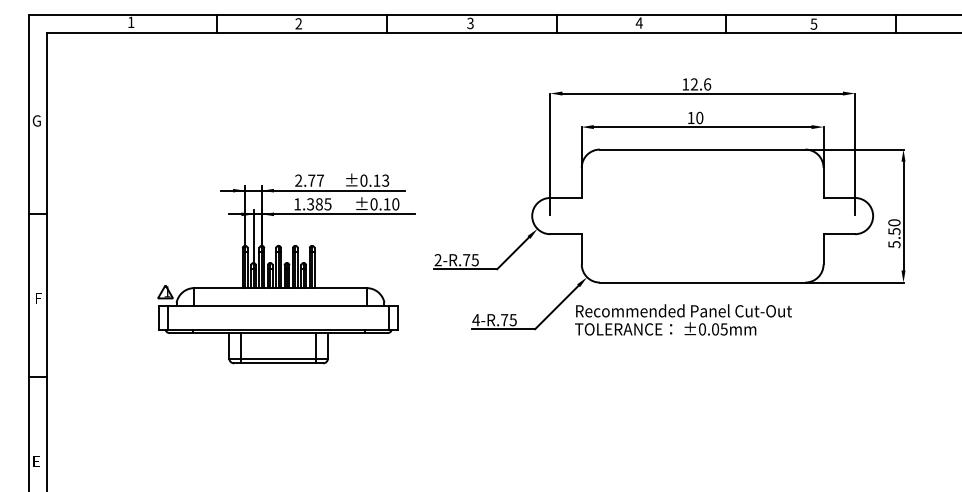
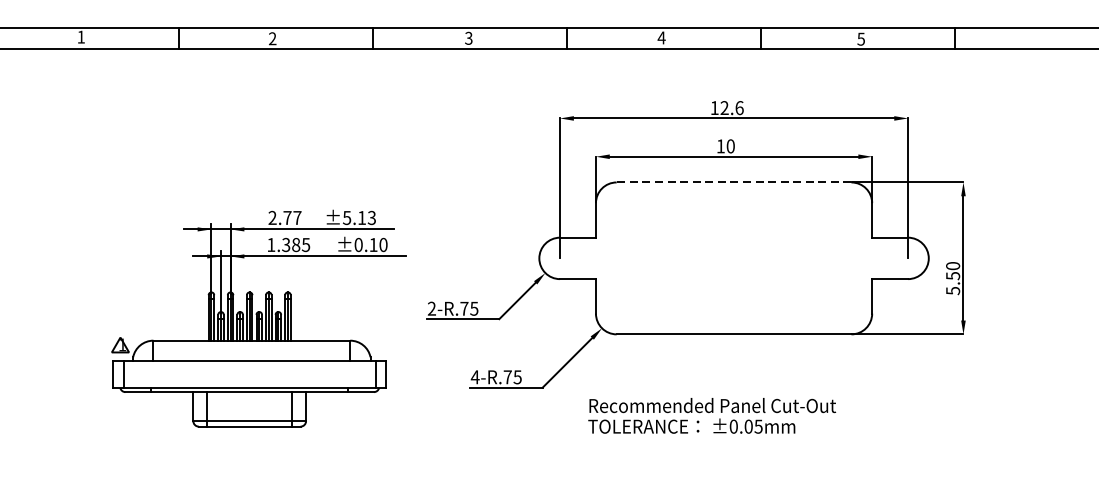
line: (702, 149) -> (733, 182), solid -> dashed
text: (363, 180) -> (346, 217), ±0.13 -> ±5.13
text: (683, 319) -> (712, 415), moved

